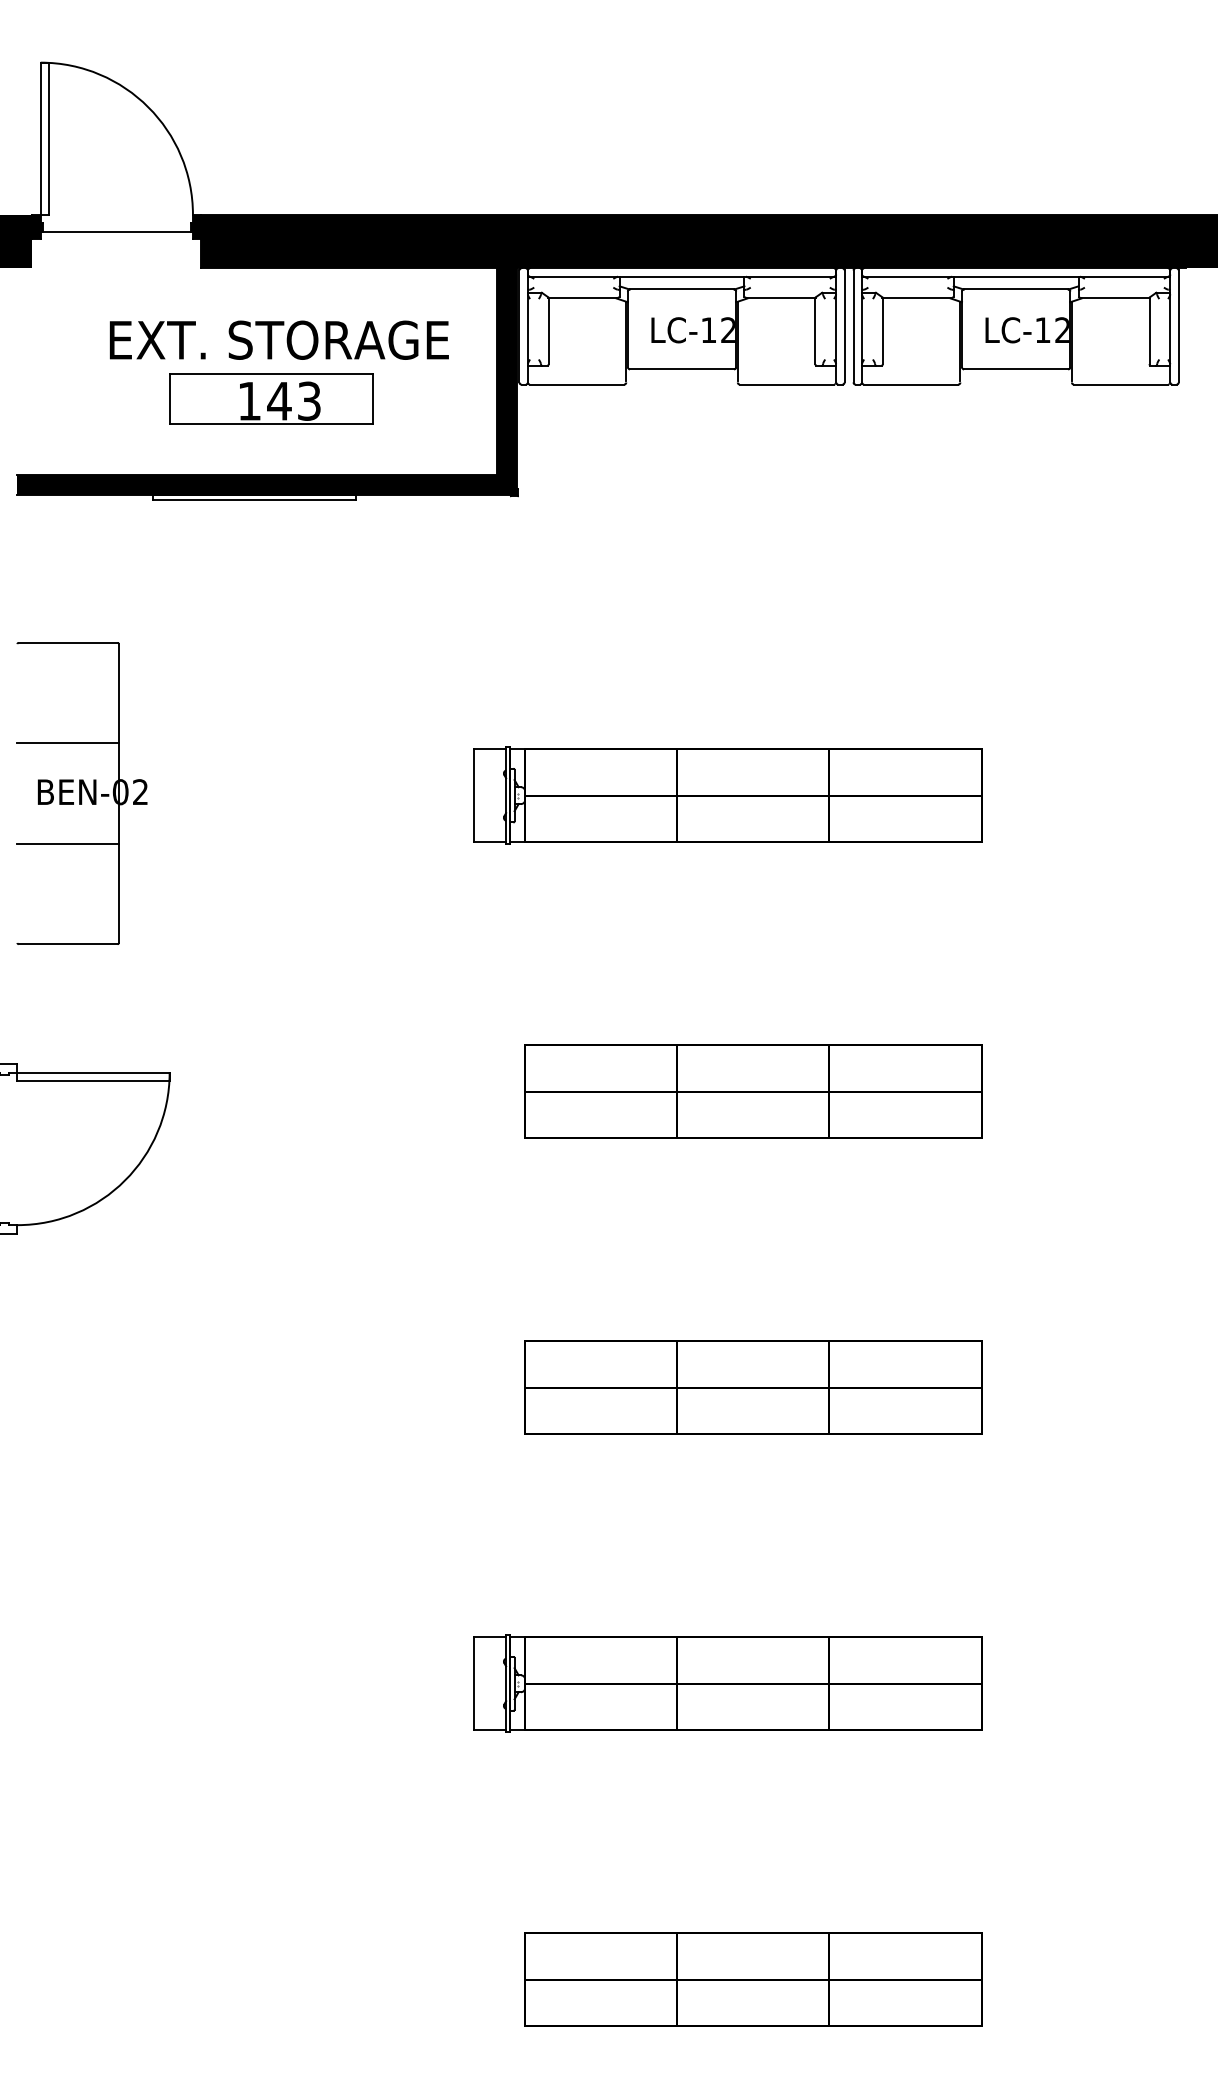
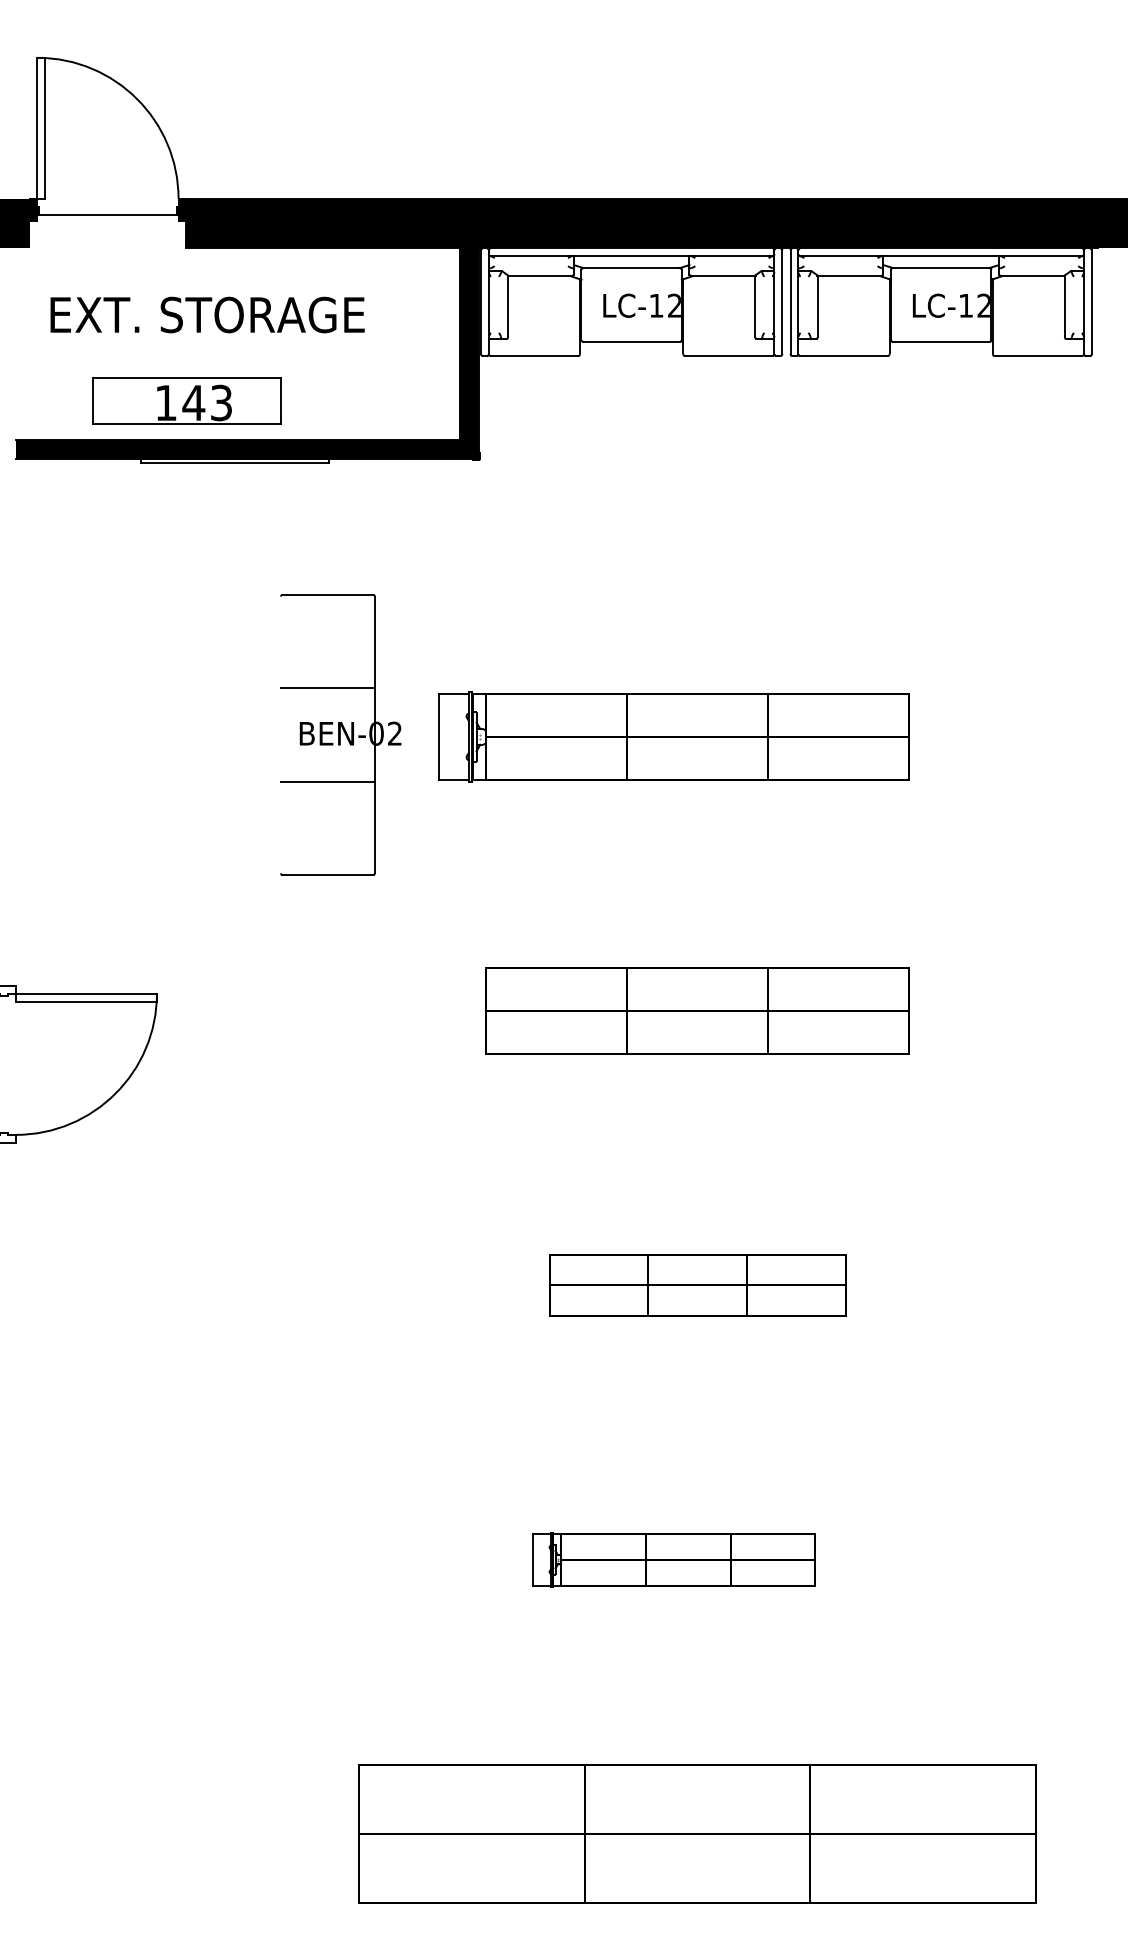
text: (278, 339) -> (206, 314), moved
part: (271, 398) -> (186, 400), moved
part: (81, 793) -> (340, 734), moved
part: (753, 1387) -> (697, 1285), size x0.7
part: (727, 1683) -> (673, 1559), size x0.6
part: (753, 1979) -> (697, 1833), size x1.6

